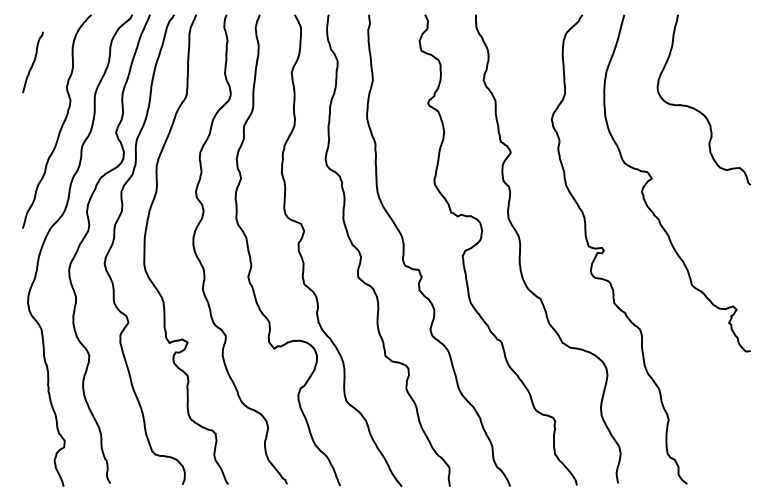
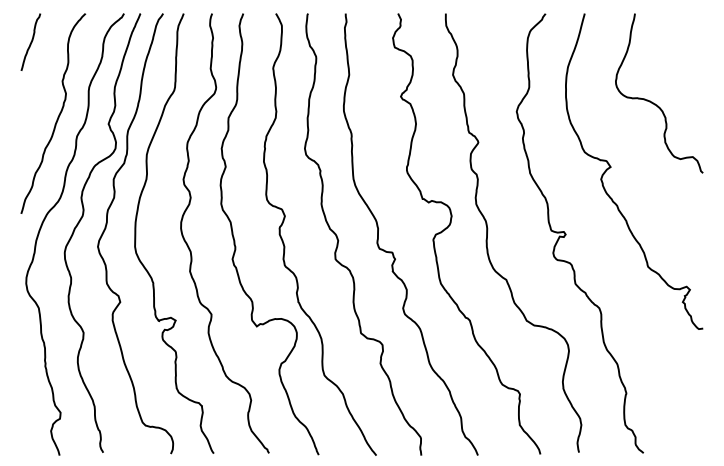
curve: (32, 61) -> (30, 41), moved

